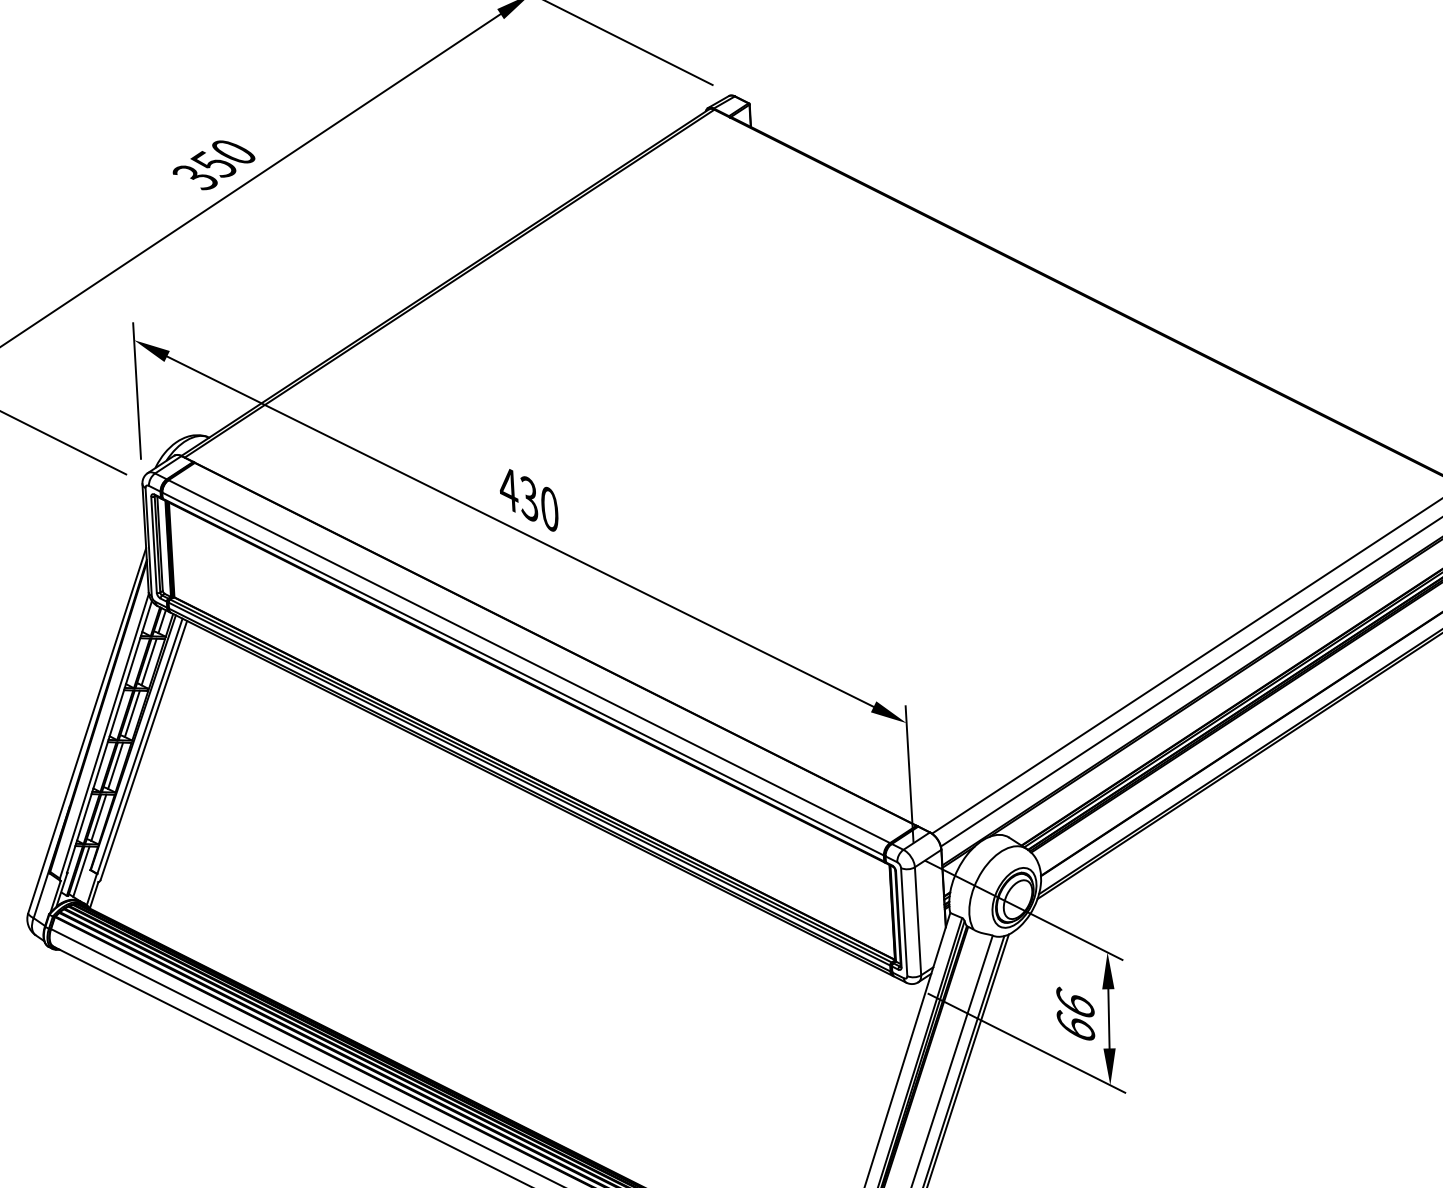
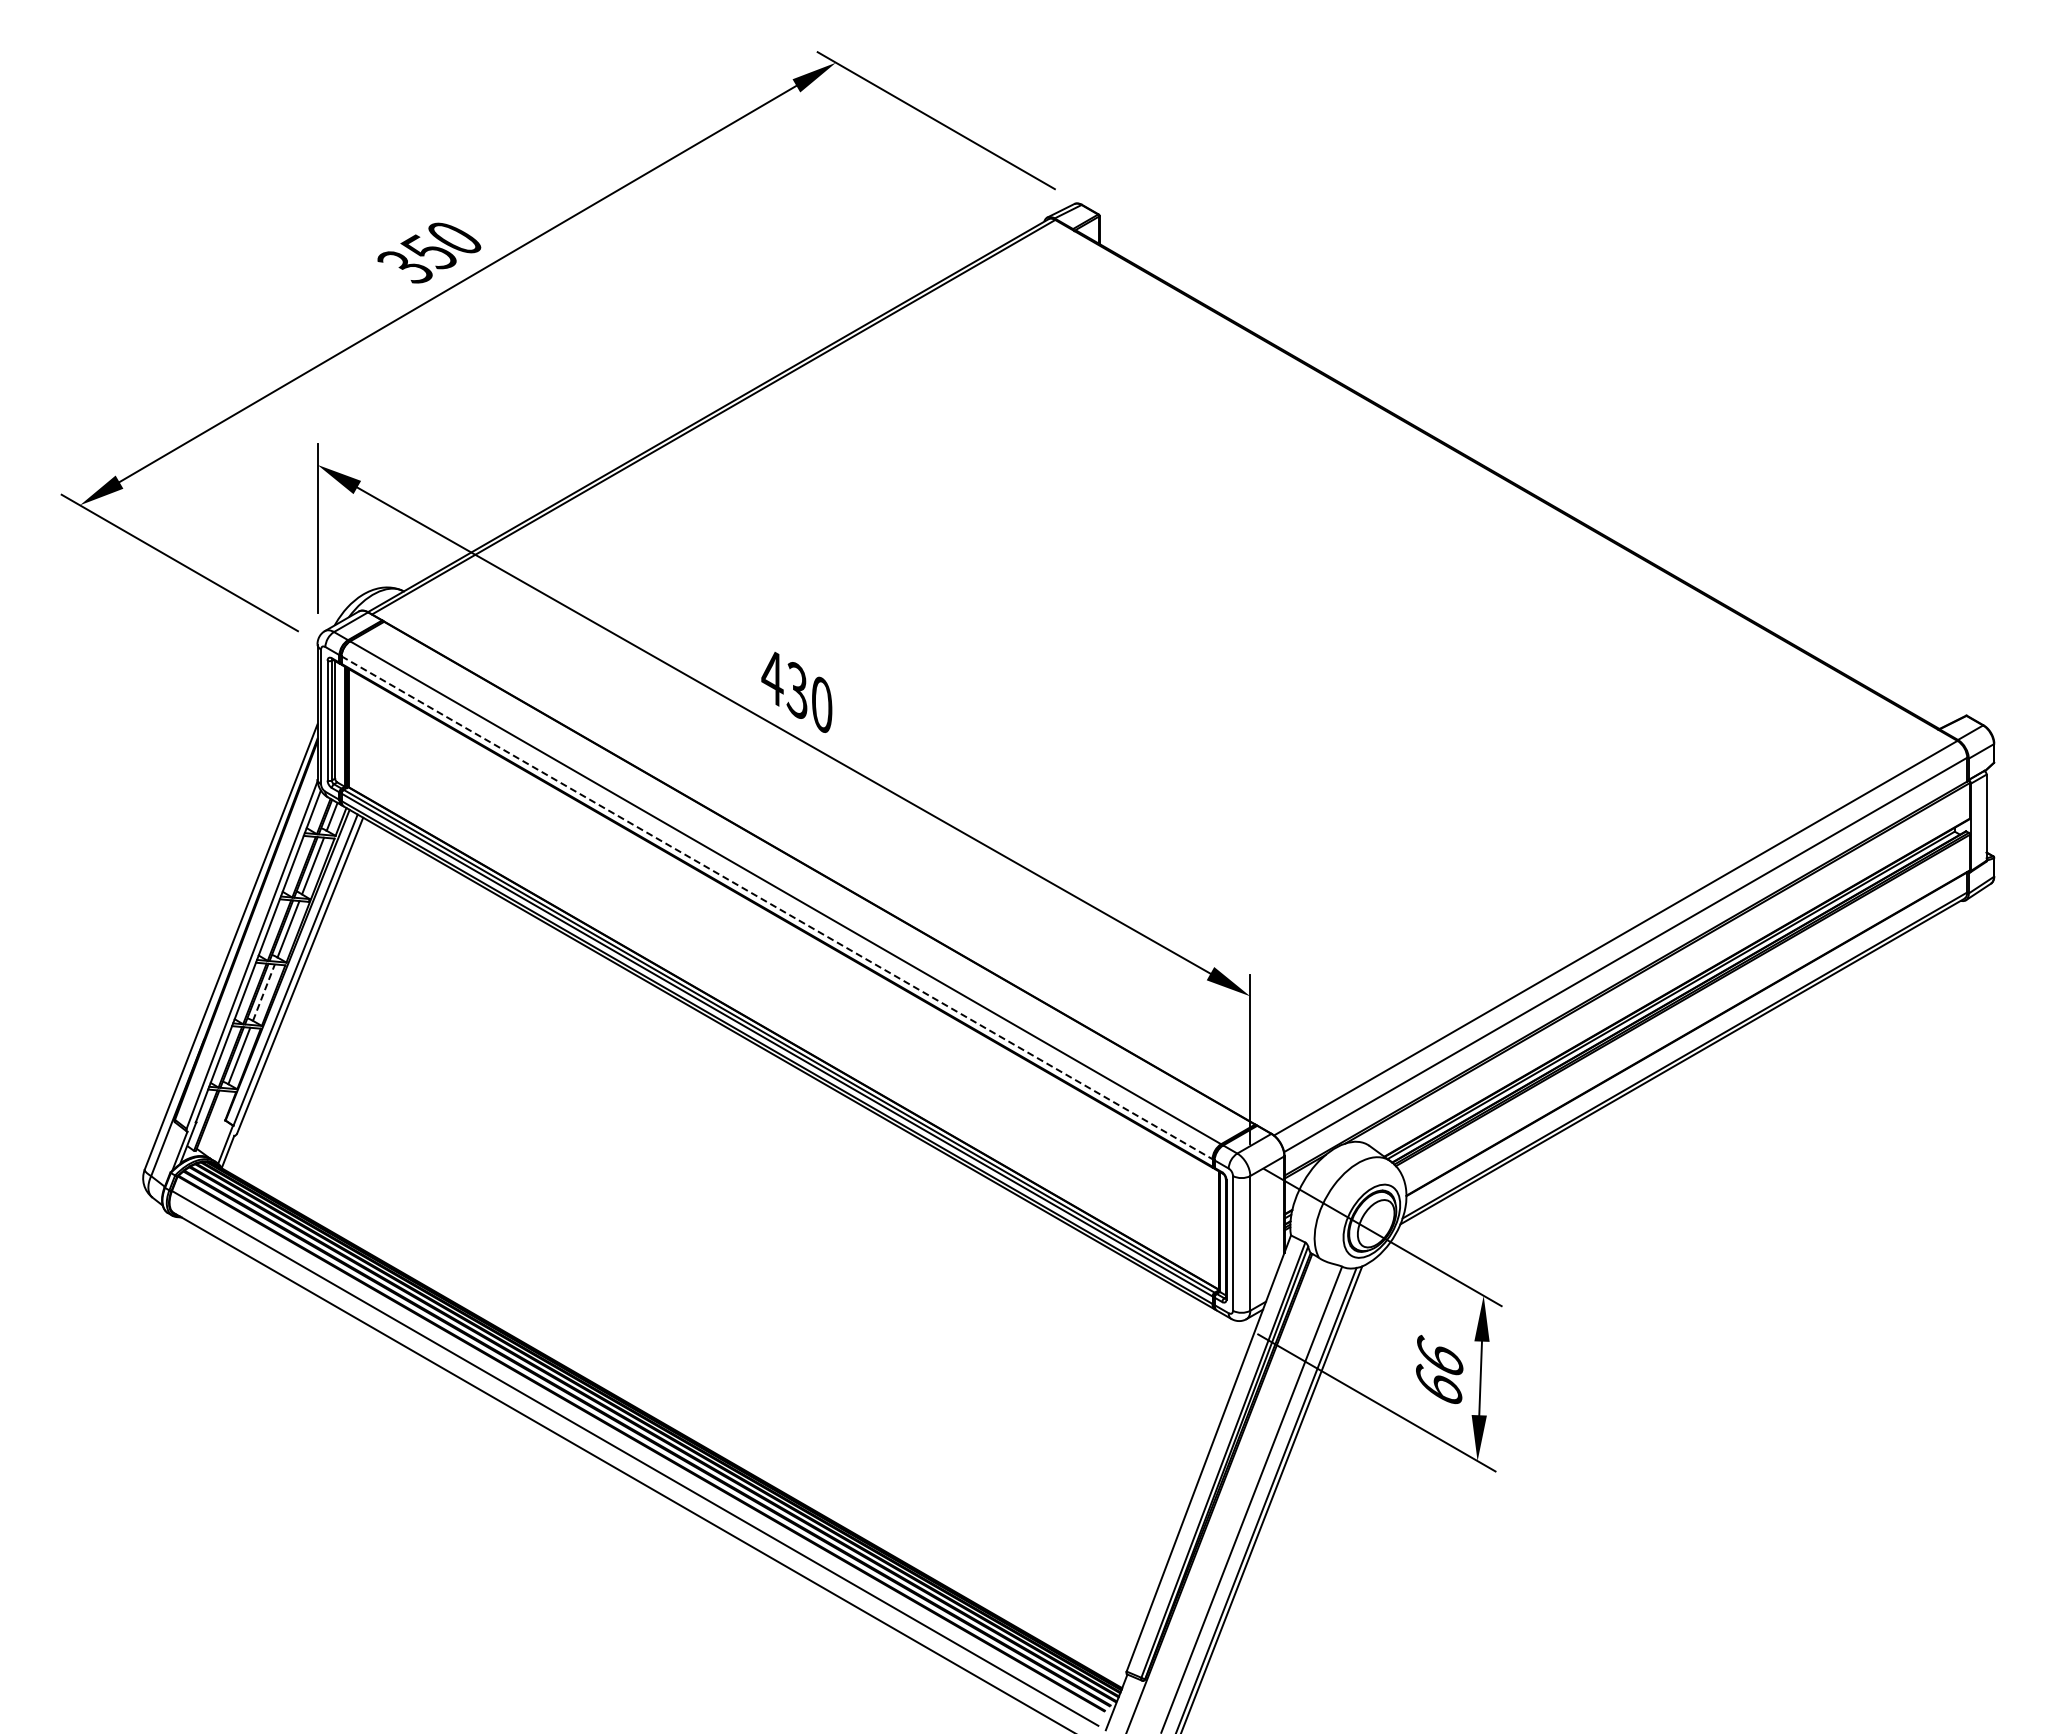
line: (523, 673) -> (777, 907), solid -> dashed
line: (116, 765) -> (264, 992), solid -> dashed
line: (81, 871) -> (213, 1121), removed

